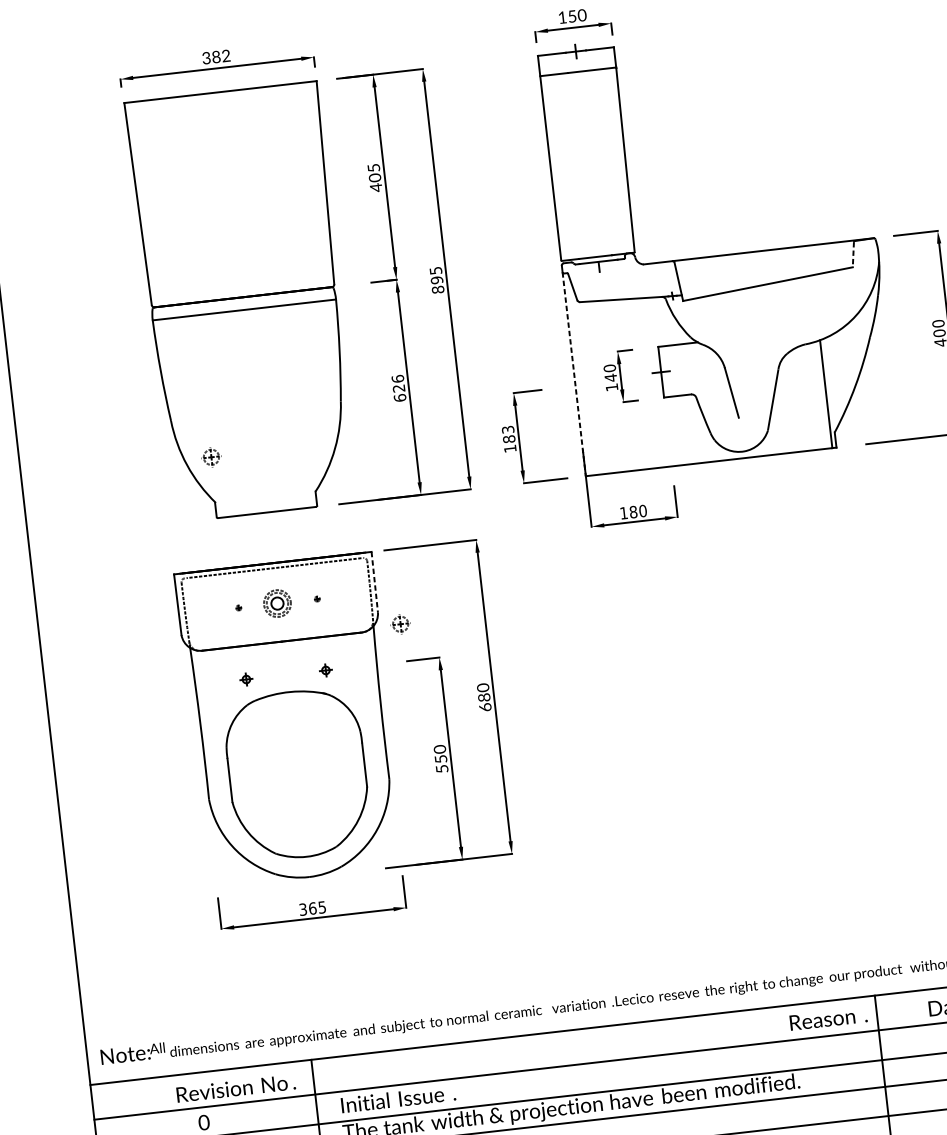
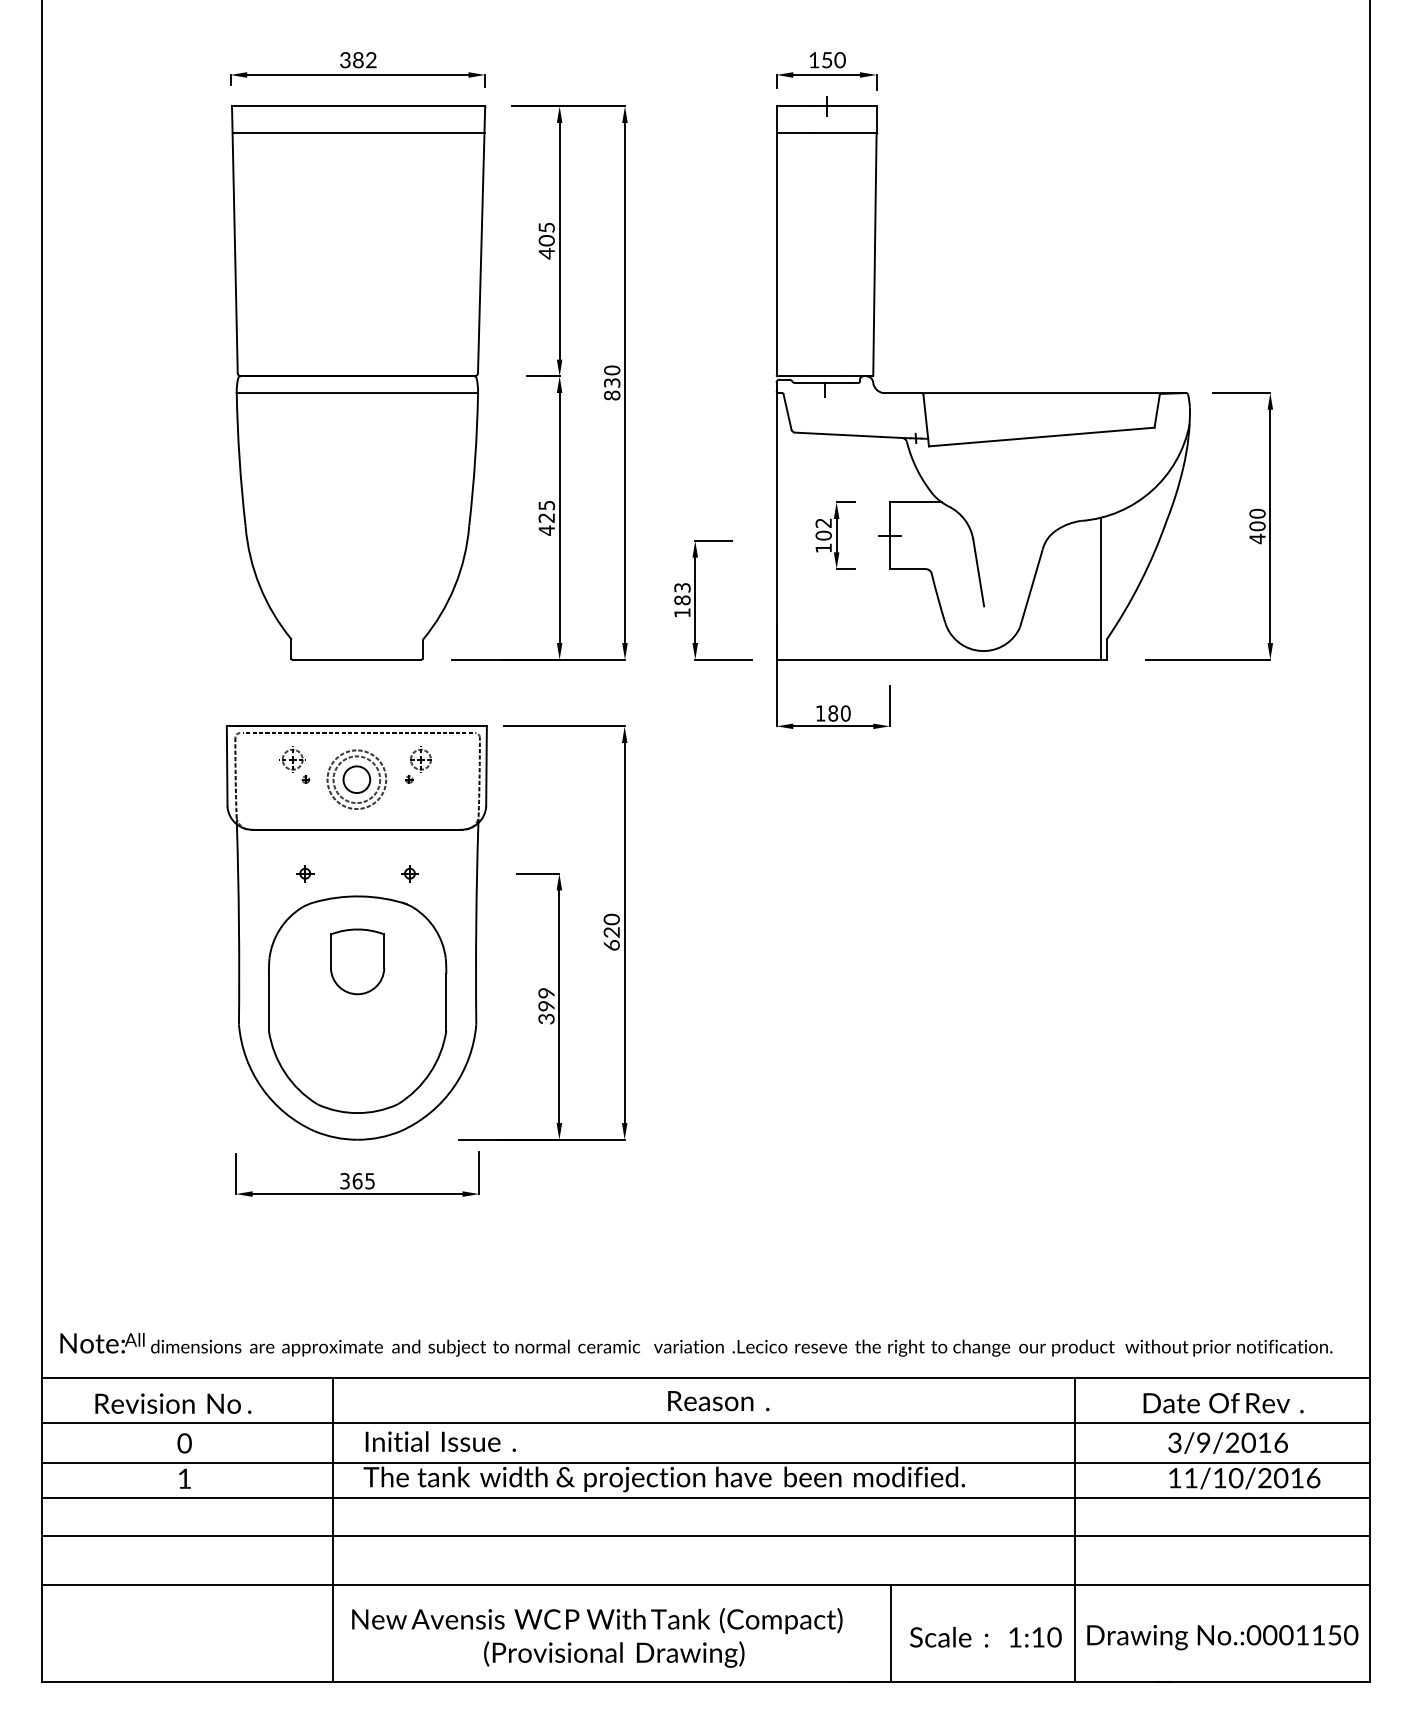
line: (222, 112) -> (358, 133), added
line: (853, 254) -> (1157, 411), dashed -> solid
text: (436, 275) -> (612, 376), 895 -> 830
text: (610, 373) -> (823, 529), 140 -> 102
line: (574, 375) -> (776, 526), dashed -> solid
text: (398, 388) -> (546, 517), 626 -> 425
part: (211, 457) -> (292, 759), moved
line: (374, 582) -> (486, 766), dashed -> solid
part: (277, 603) -> (356, 779), size x1.67
part: (400, 624) -> (420, 759), moved
text: (484, 697) -> (612, 932), 680 -> 620
part: (293, 741) -> (357, 961), added
text: (441, 758) -> (546, 1005), 550 -> 399
text: (828, 1019) -> (718, 1401), moved
text: (236, 1088) -> (173, 1403), moved

